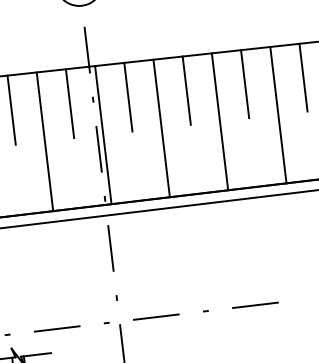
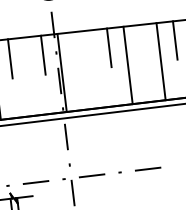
line: (243, 82) -> (141, 43), removed
line: (126, 97) -> (75, 51), removed
line: (160, 128) -> (94, 69), removed
line: (43, 141) -> (28, 76), removed

